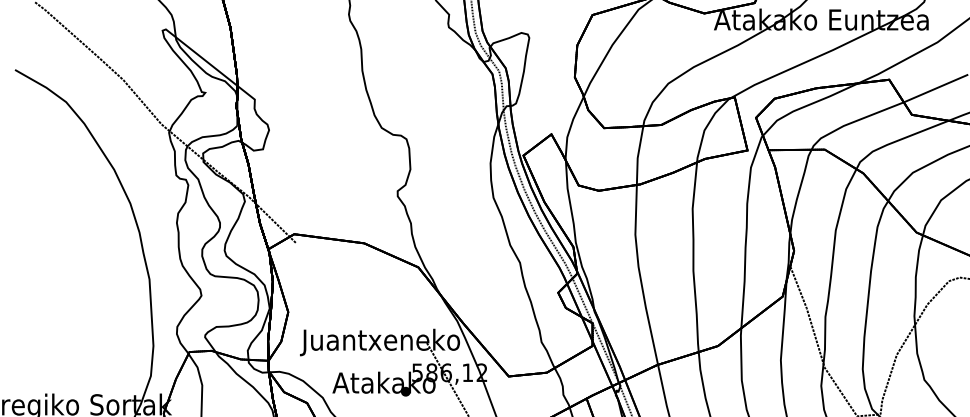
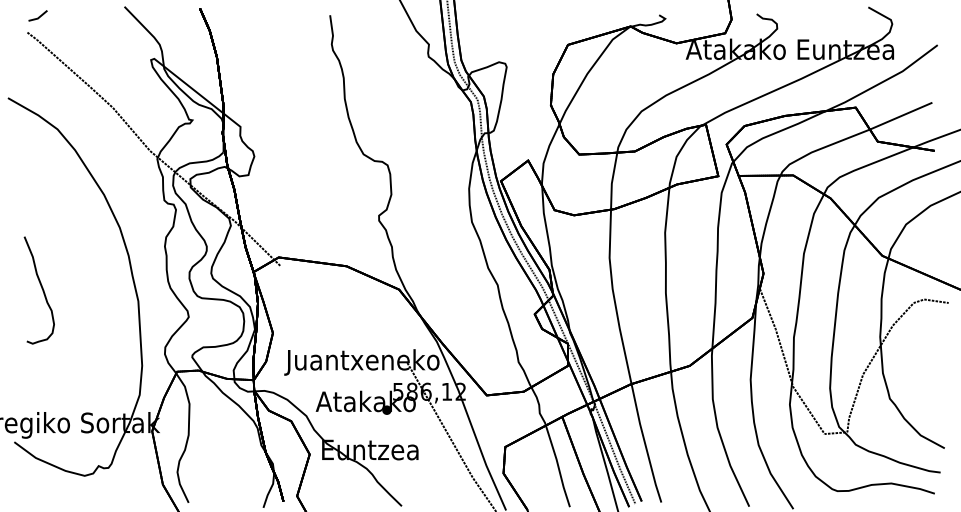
curve: (49, 266) -> (41, 288), added

